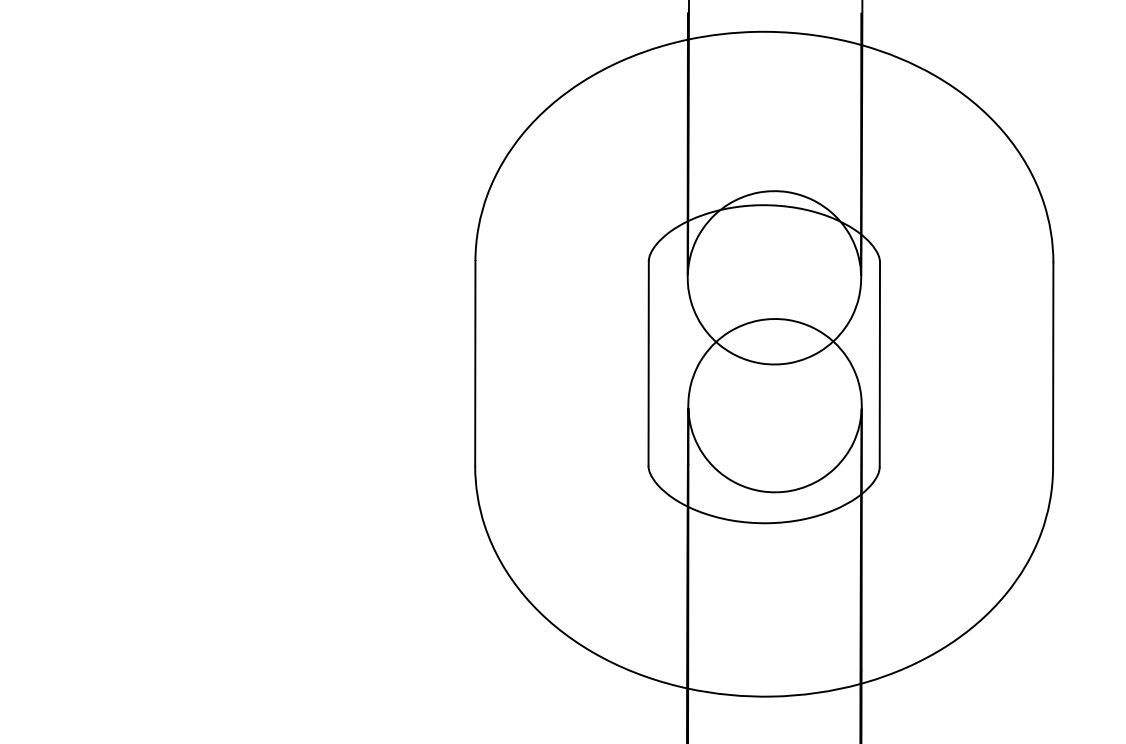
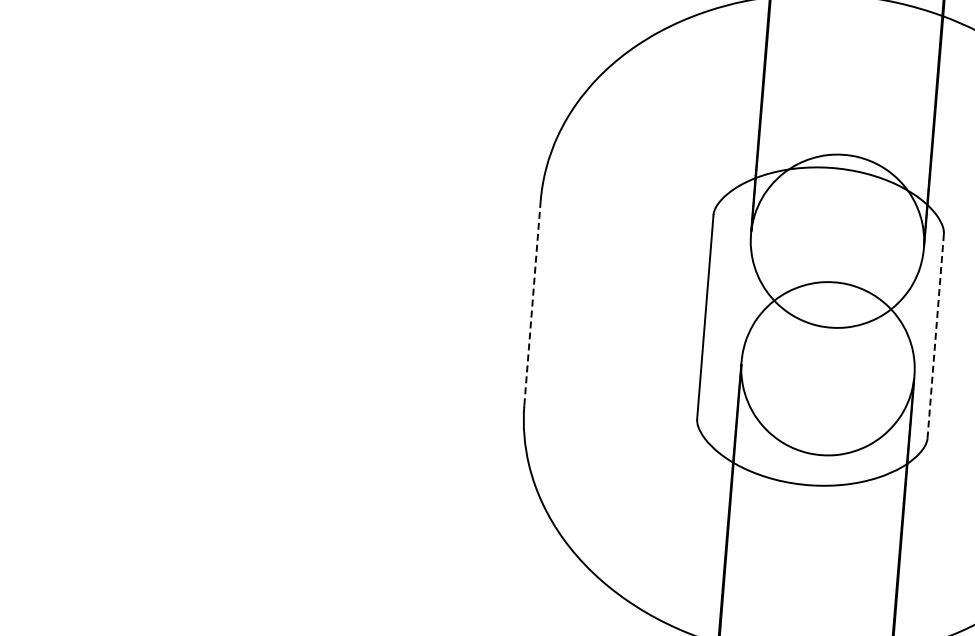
line: (475, 362) -> (532, 302), solid -> dashed
line: (879, 365) -> (935, 336), solid -> dashed

